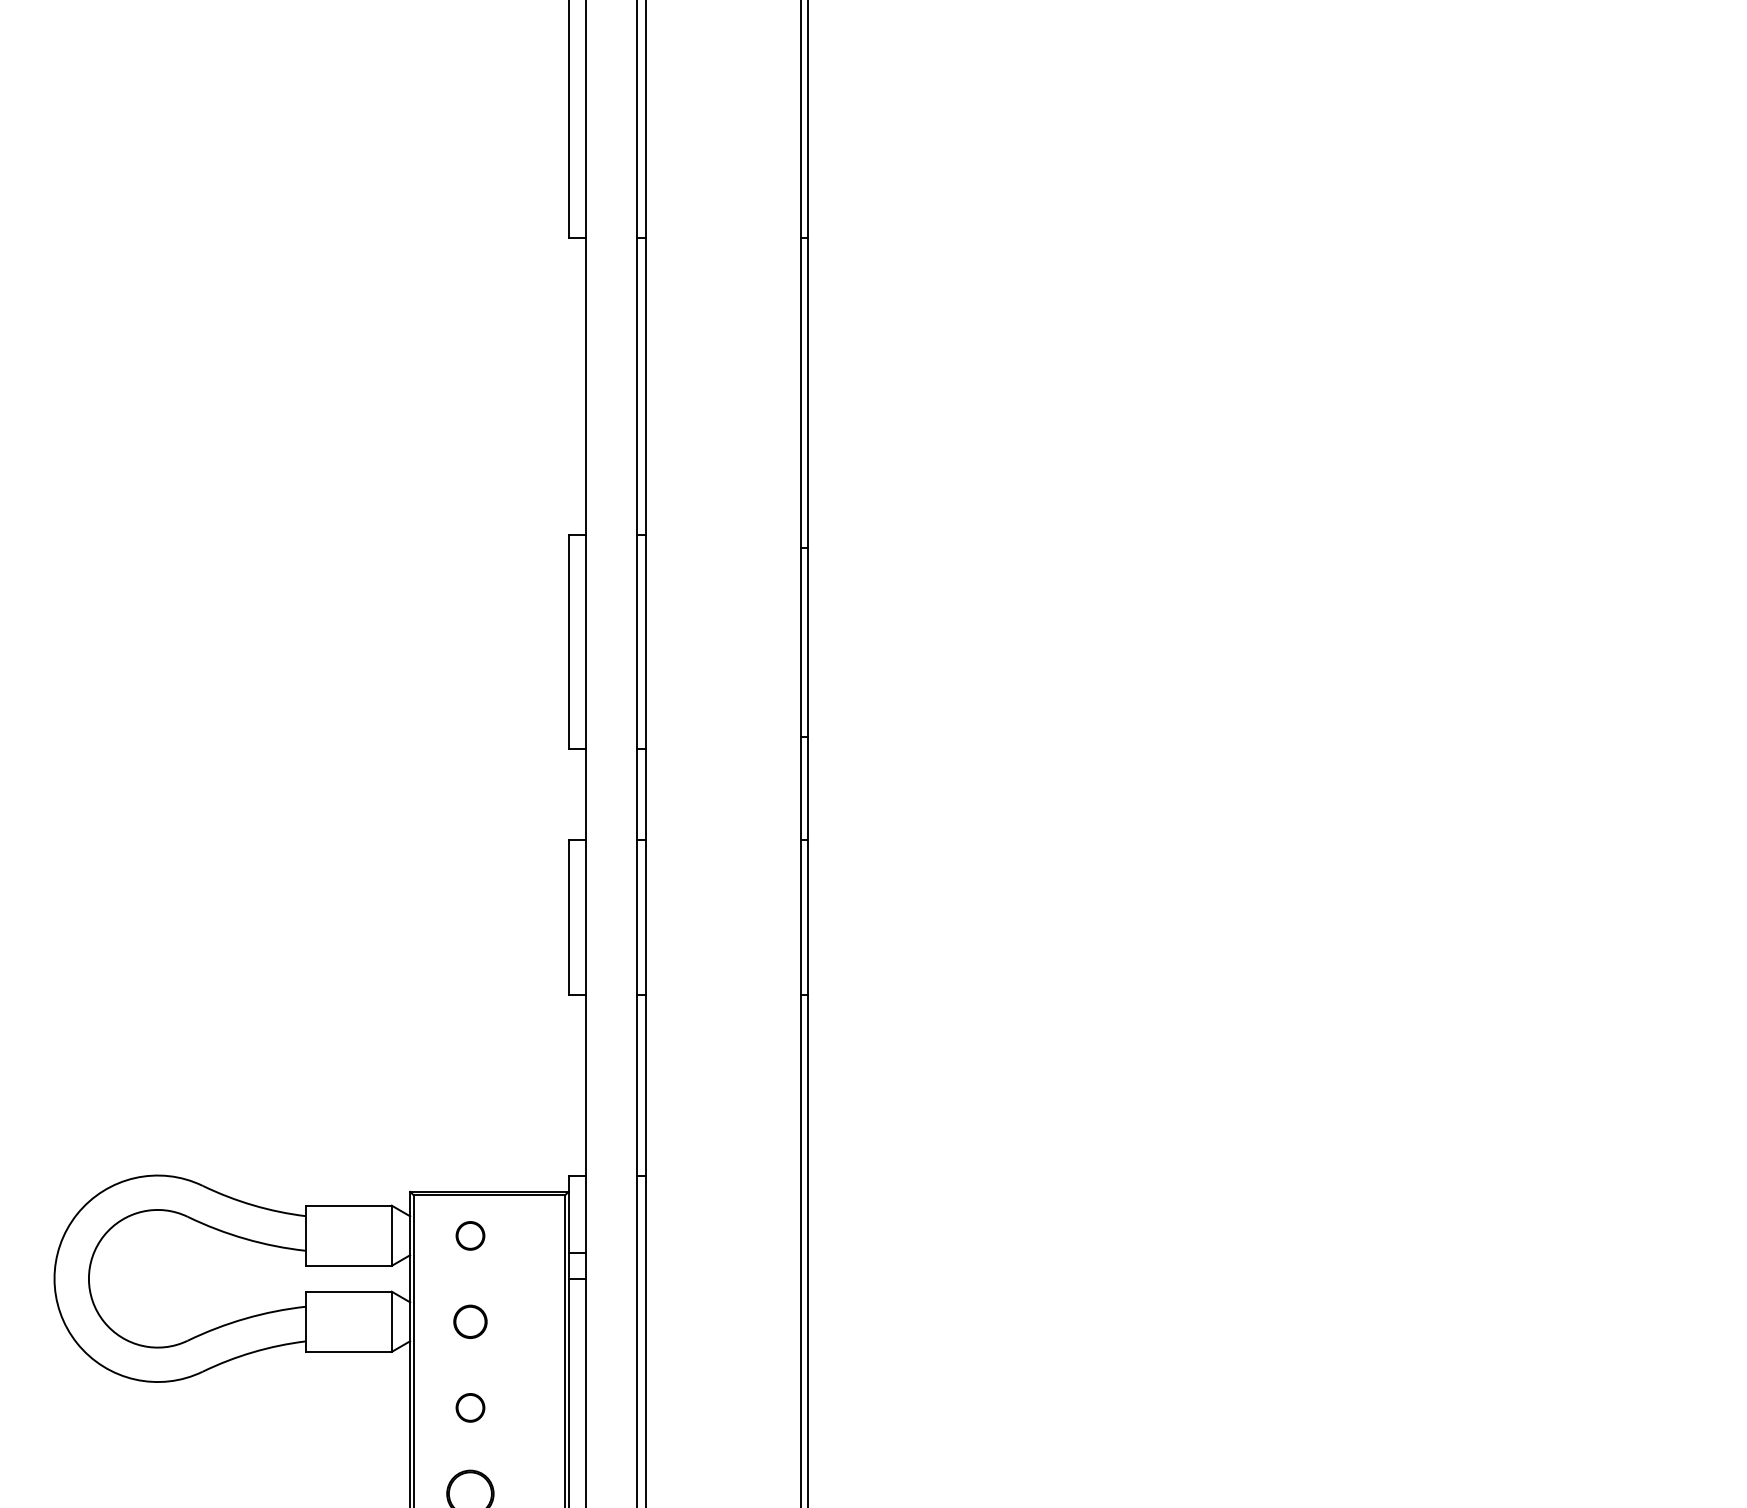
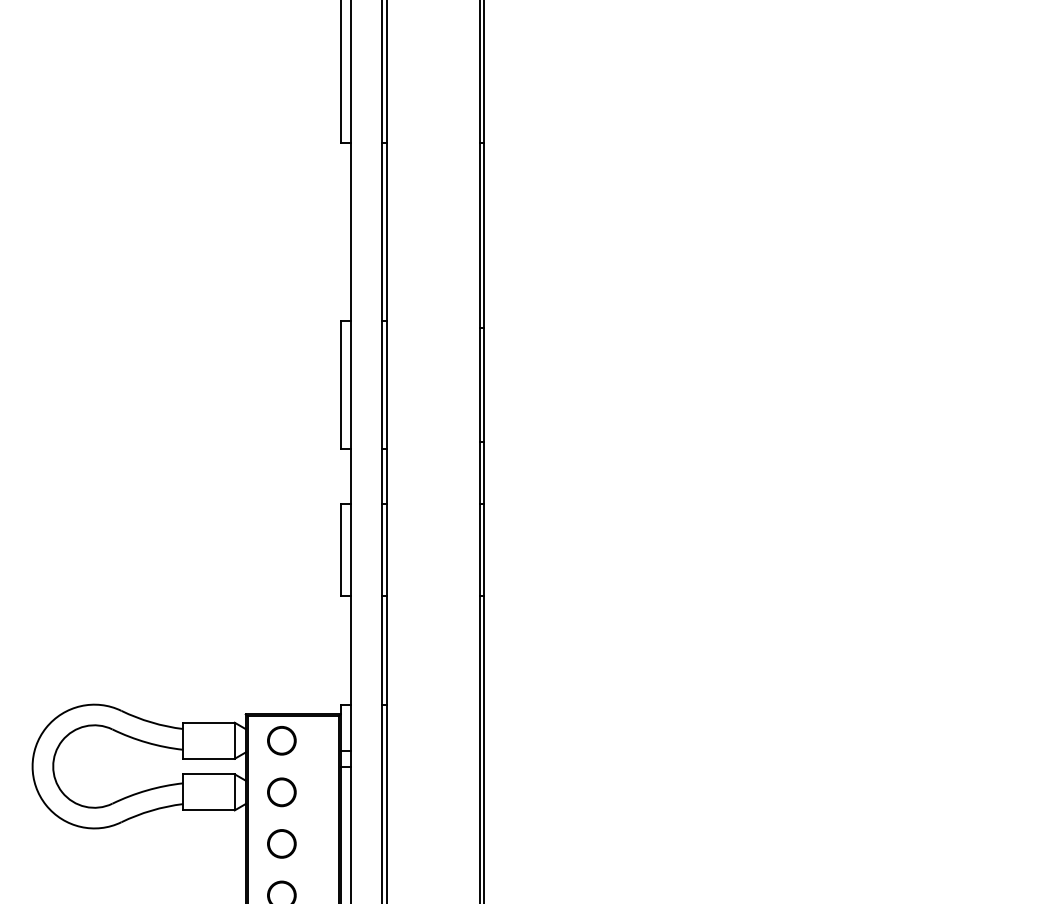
circle: (469, 1235) -> (281, 740), size x1.67
part: (469, 1322) -> (281, 792), size x1.43
circle: (469, 1407) -> (281, 843), size x1.67

